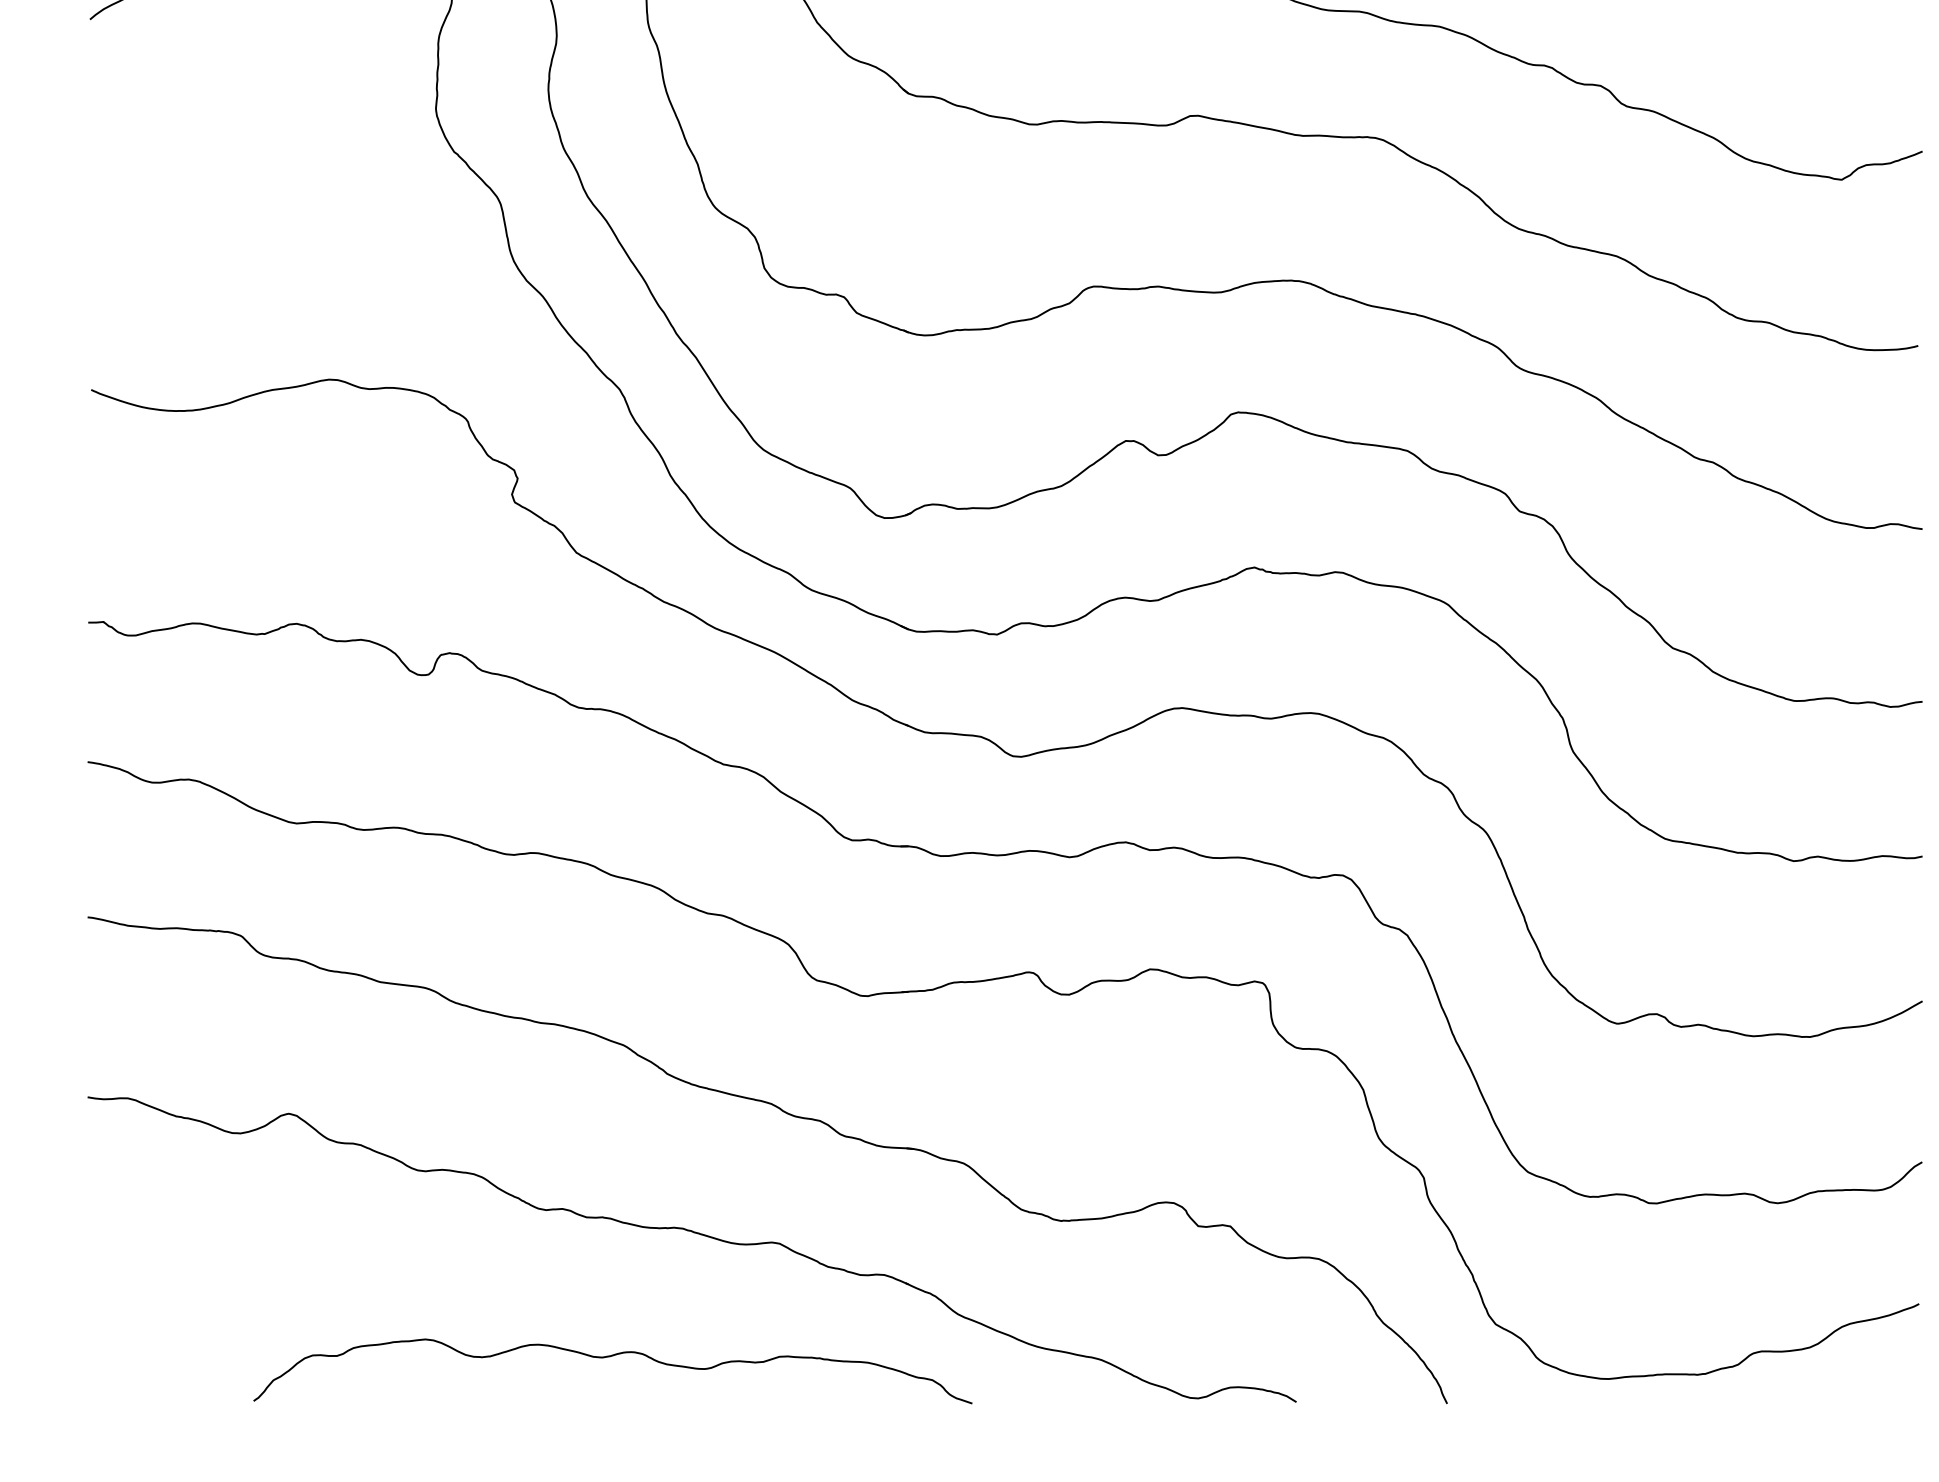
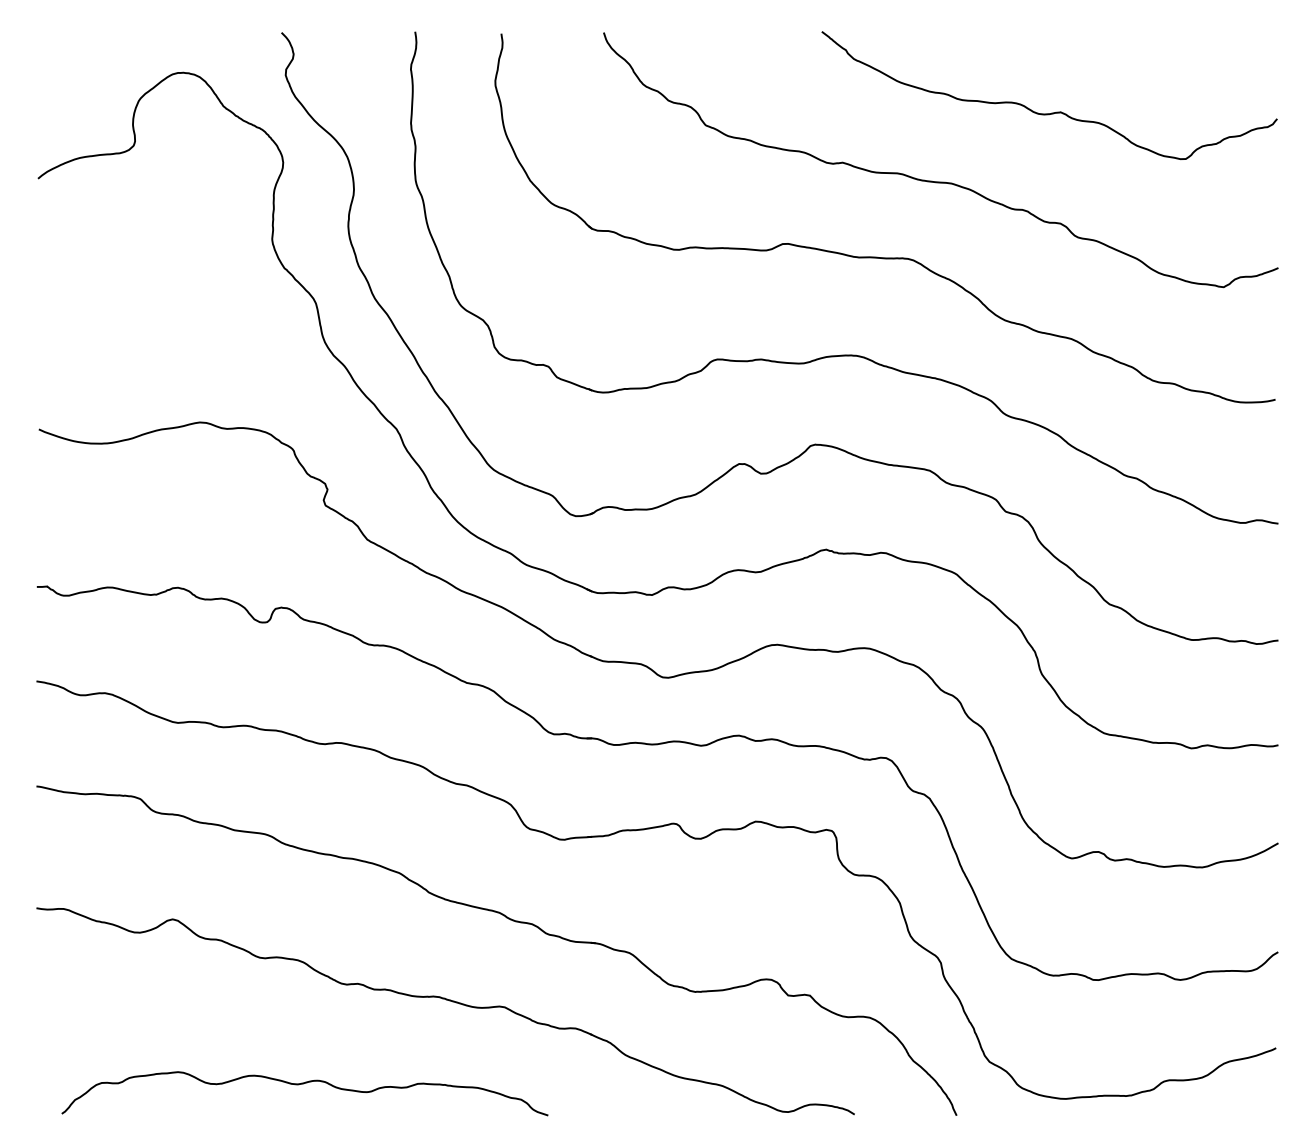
curve: (610, 1357) -> (303, 1084), moved

